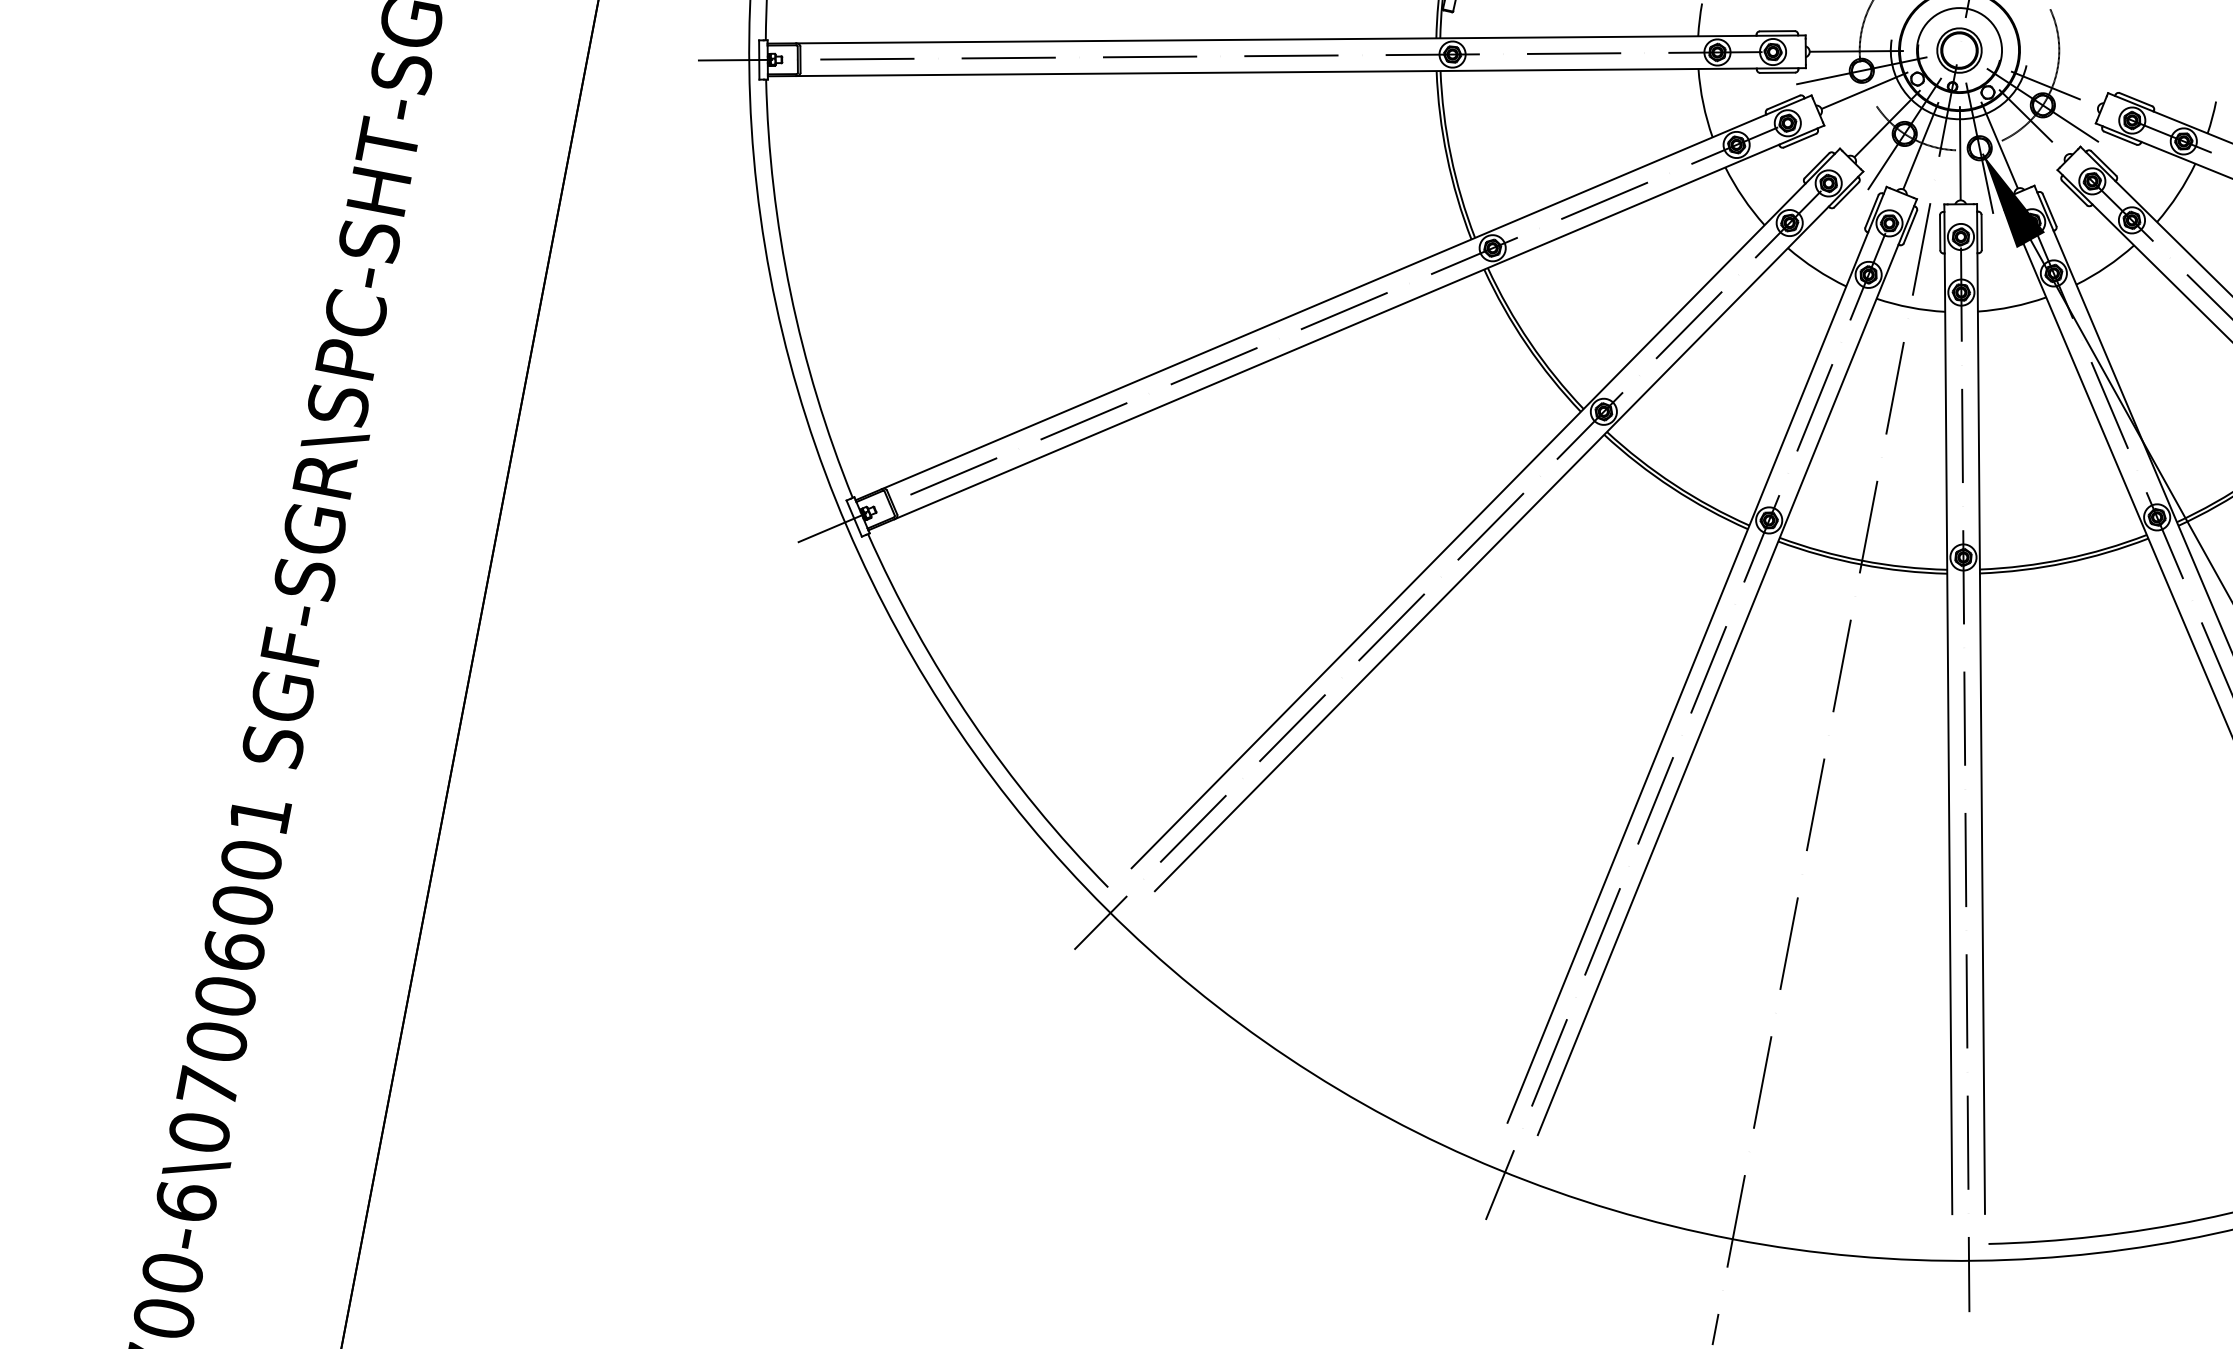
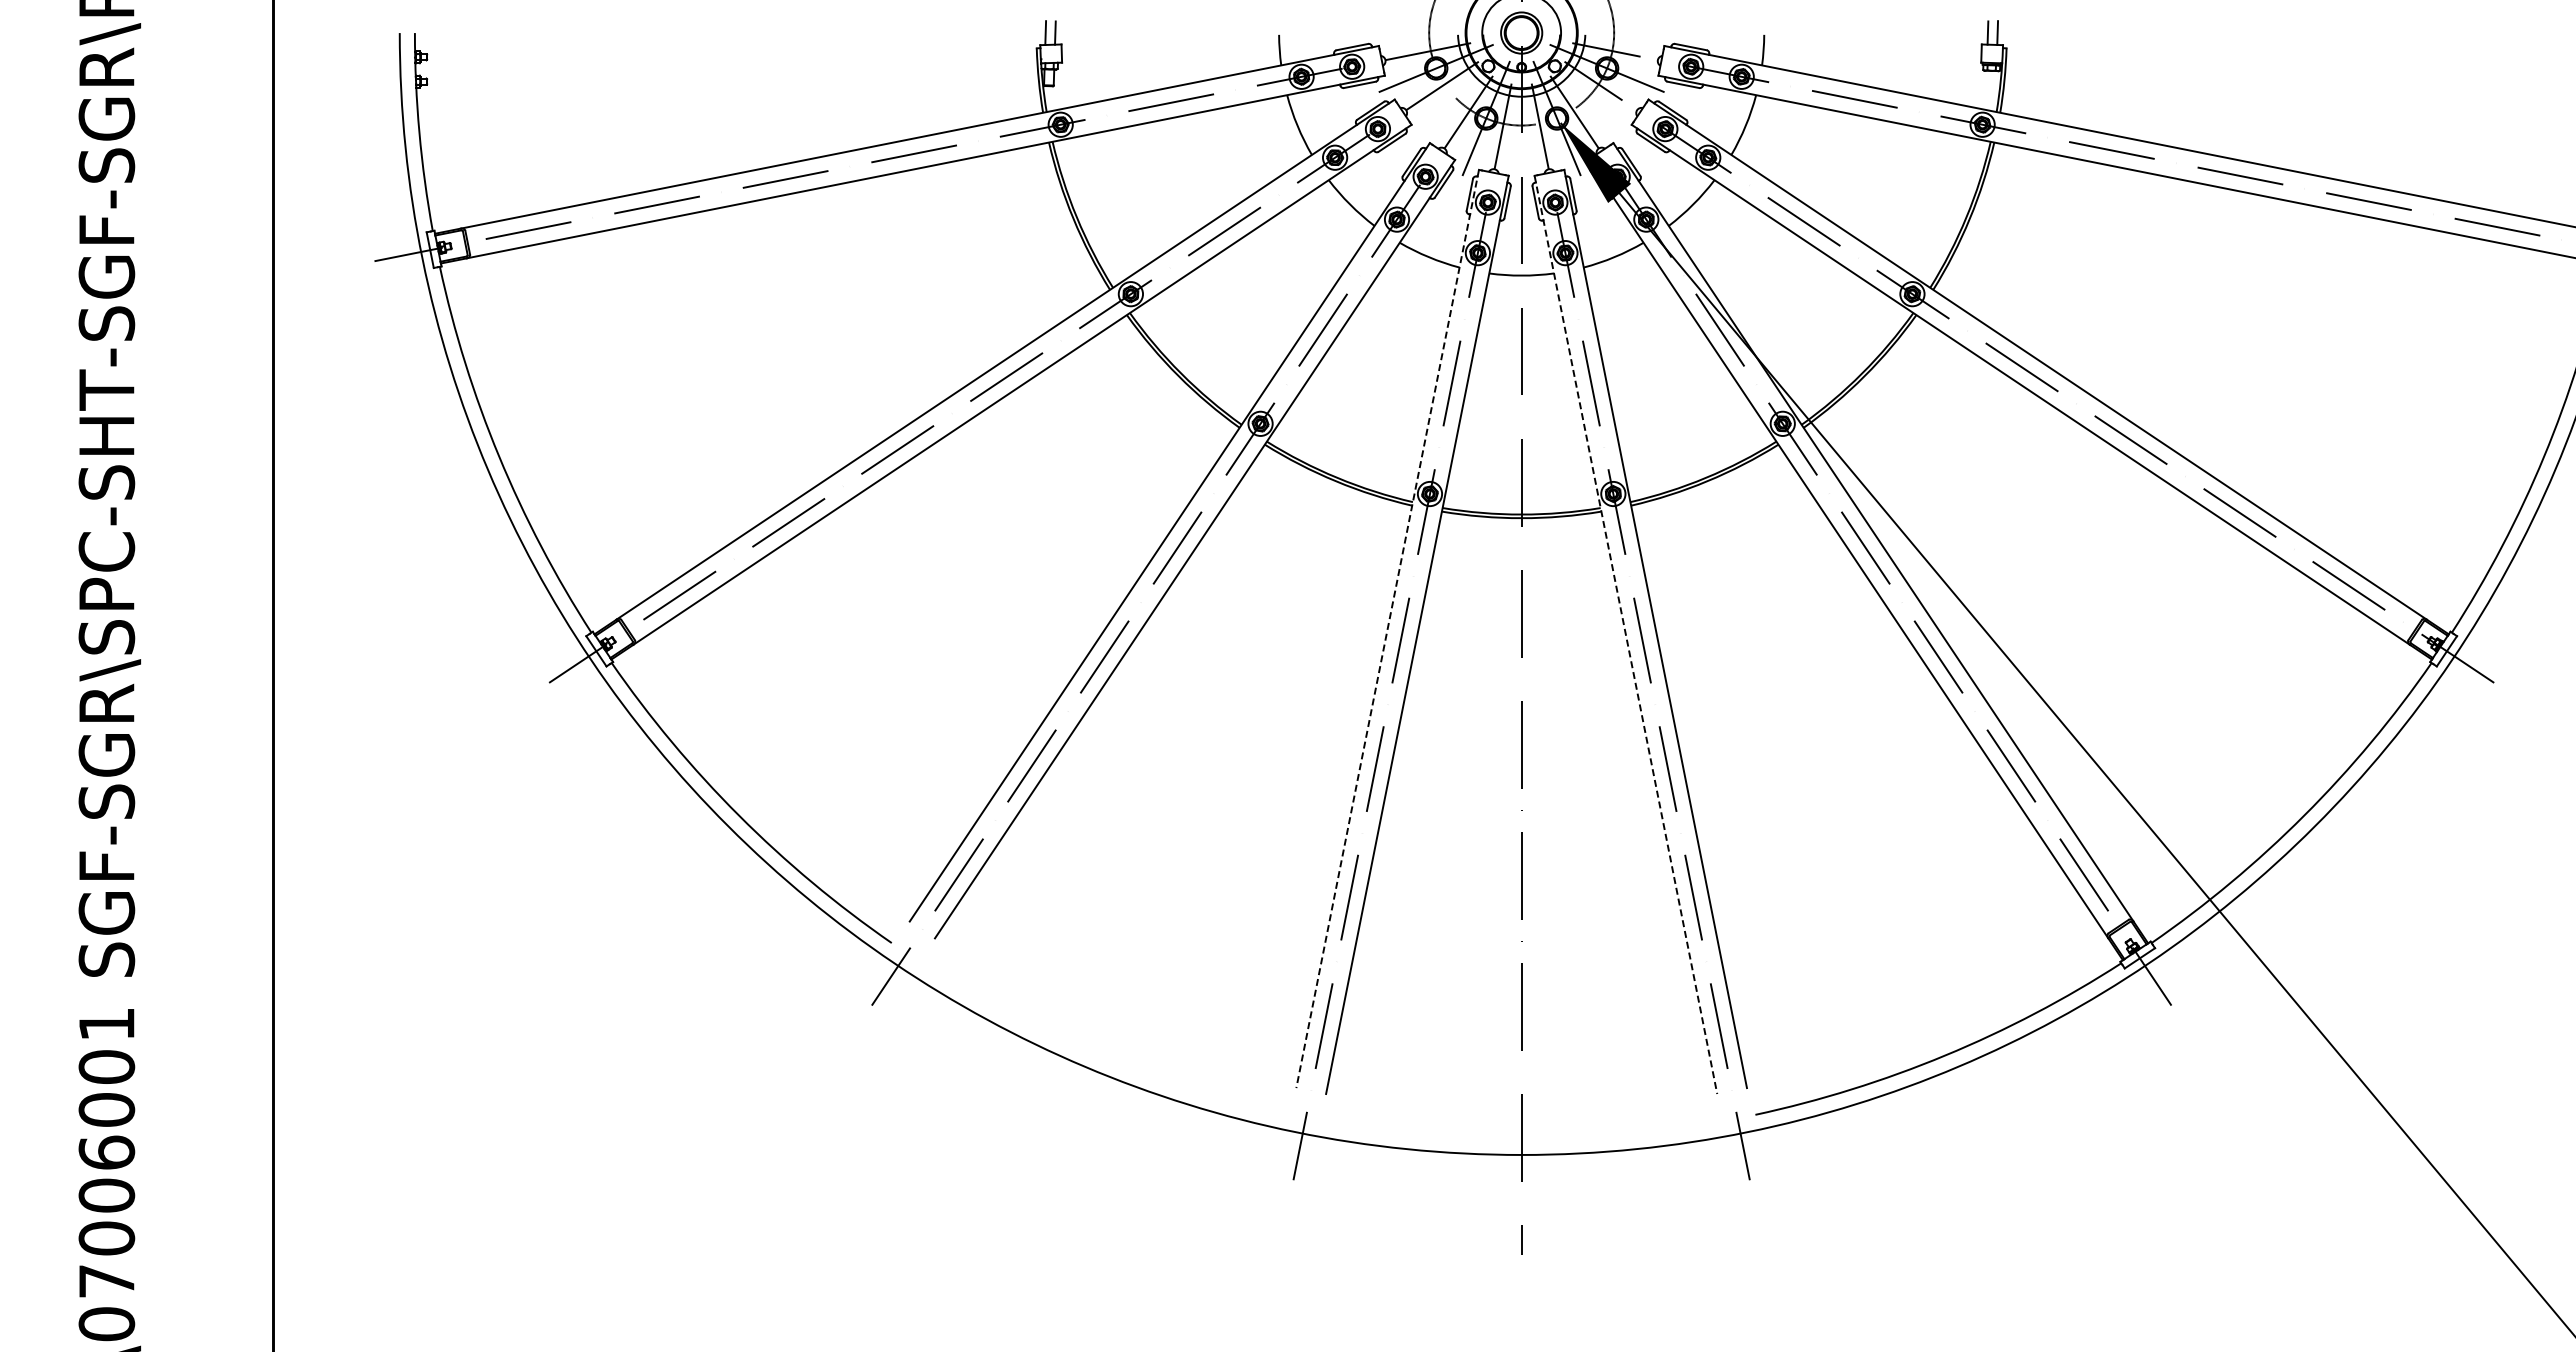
line: (1696, 655) -> (1387, 629), solid -> dashed
line: (1948, 710) -> (1626, 635), solid -> dashed

